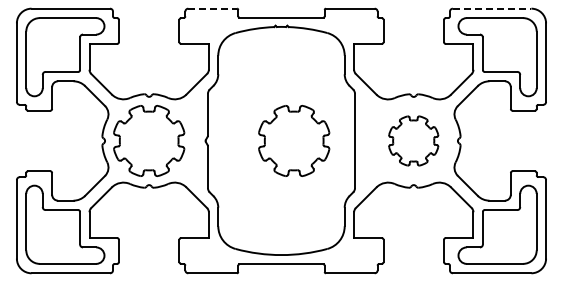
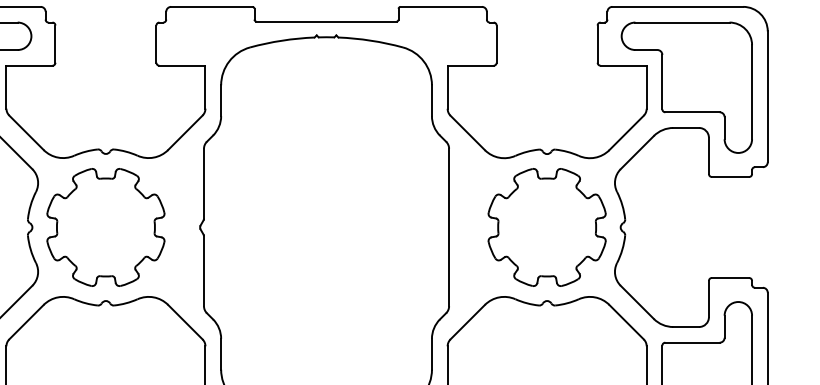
line: (213, 8) -> (213, 6), dashed -> solid
line: (492, 8) -> (678, 6), dashed -> solid
part: (294, 140) -> (348, 226), removed
part: (413, 140) -> (546, 226), size x1.43

